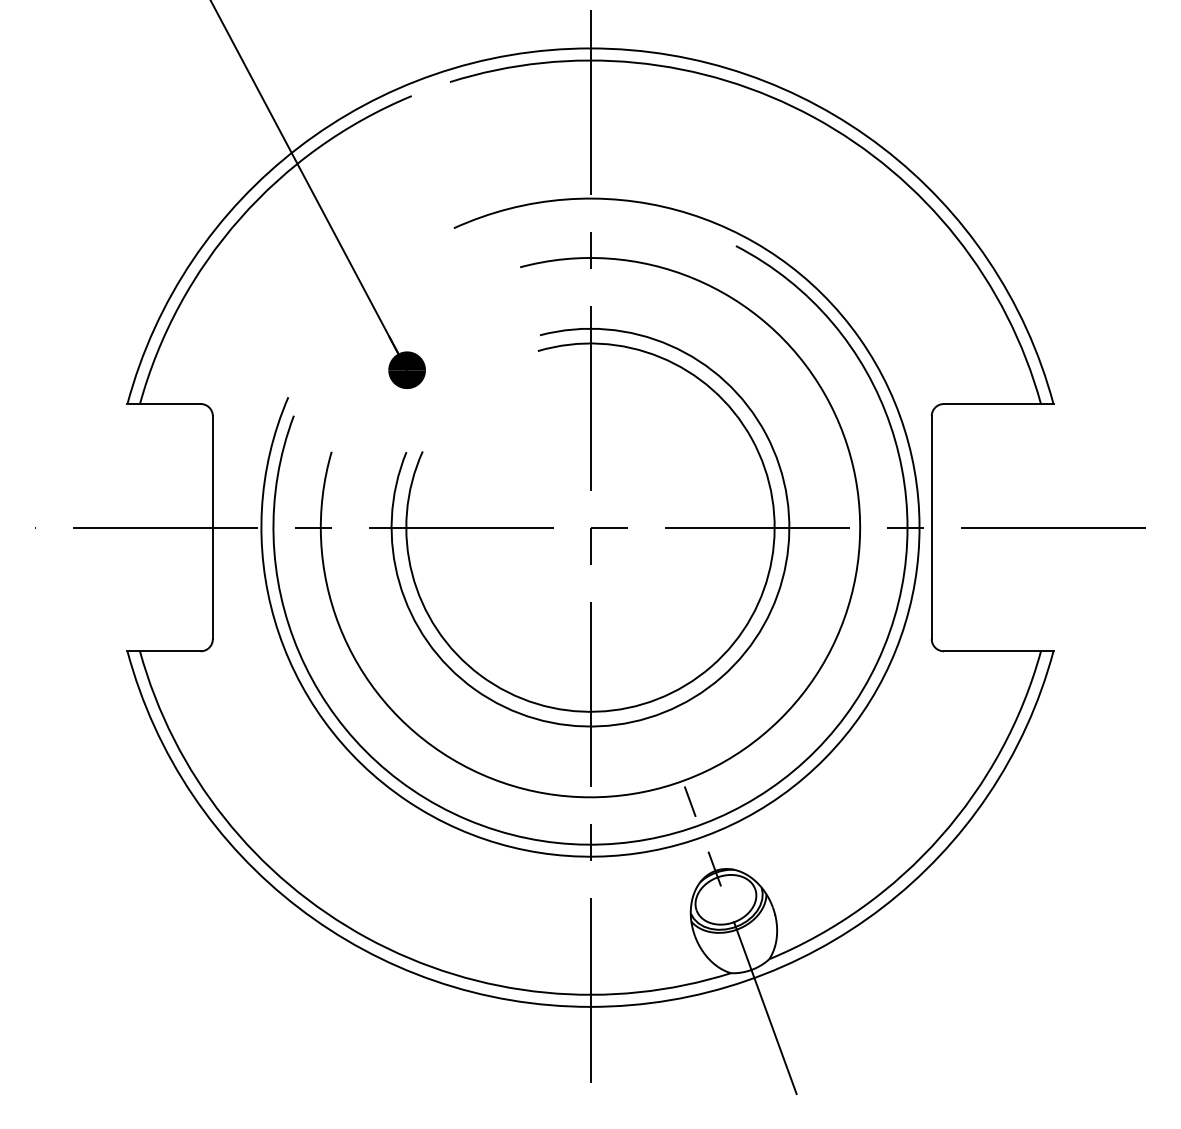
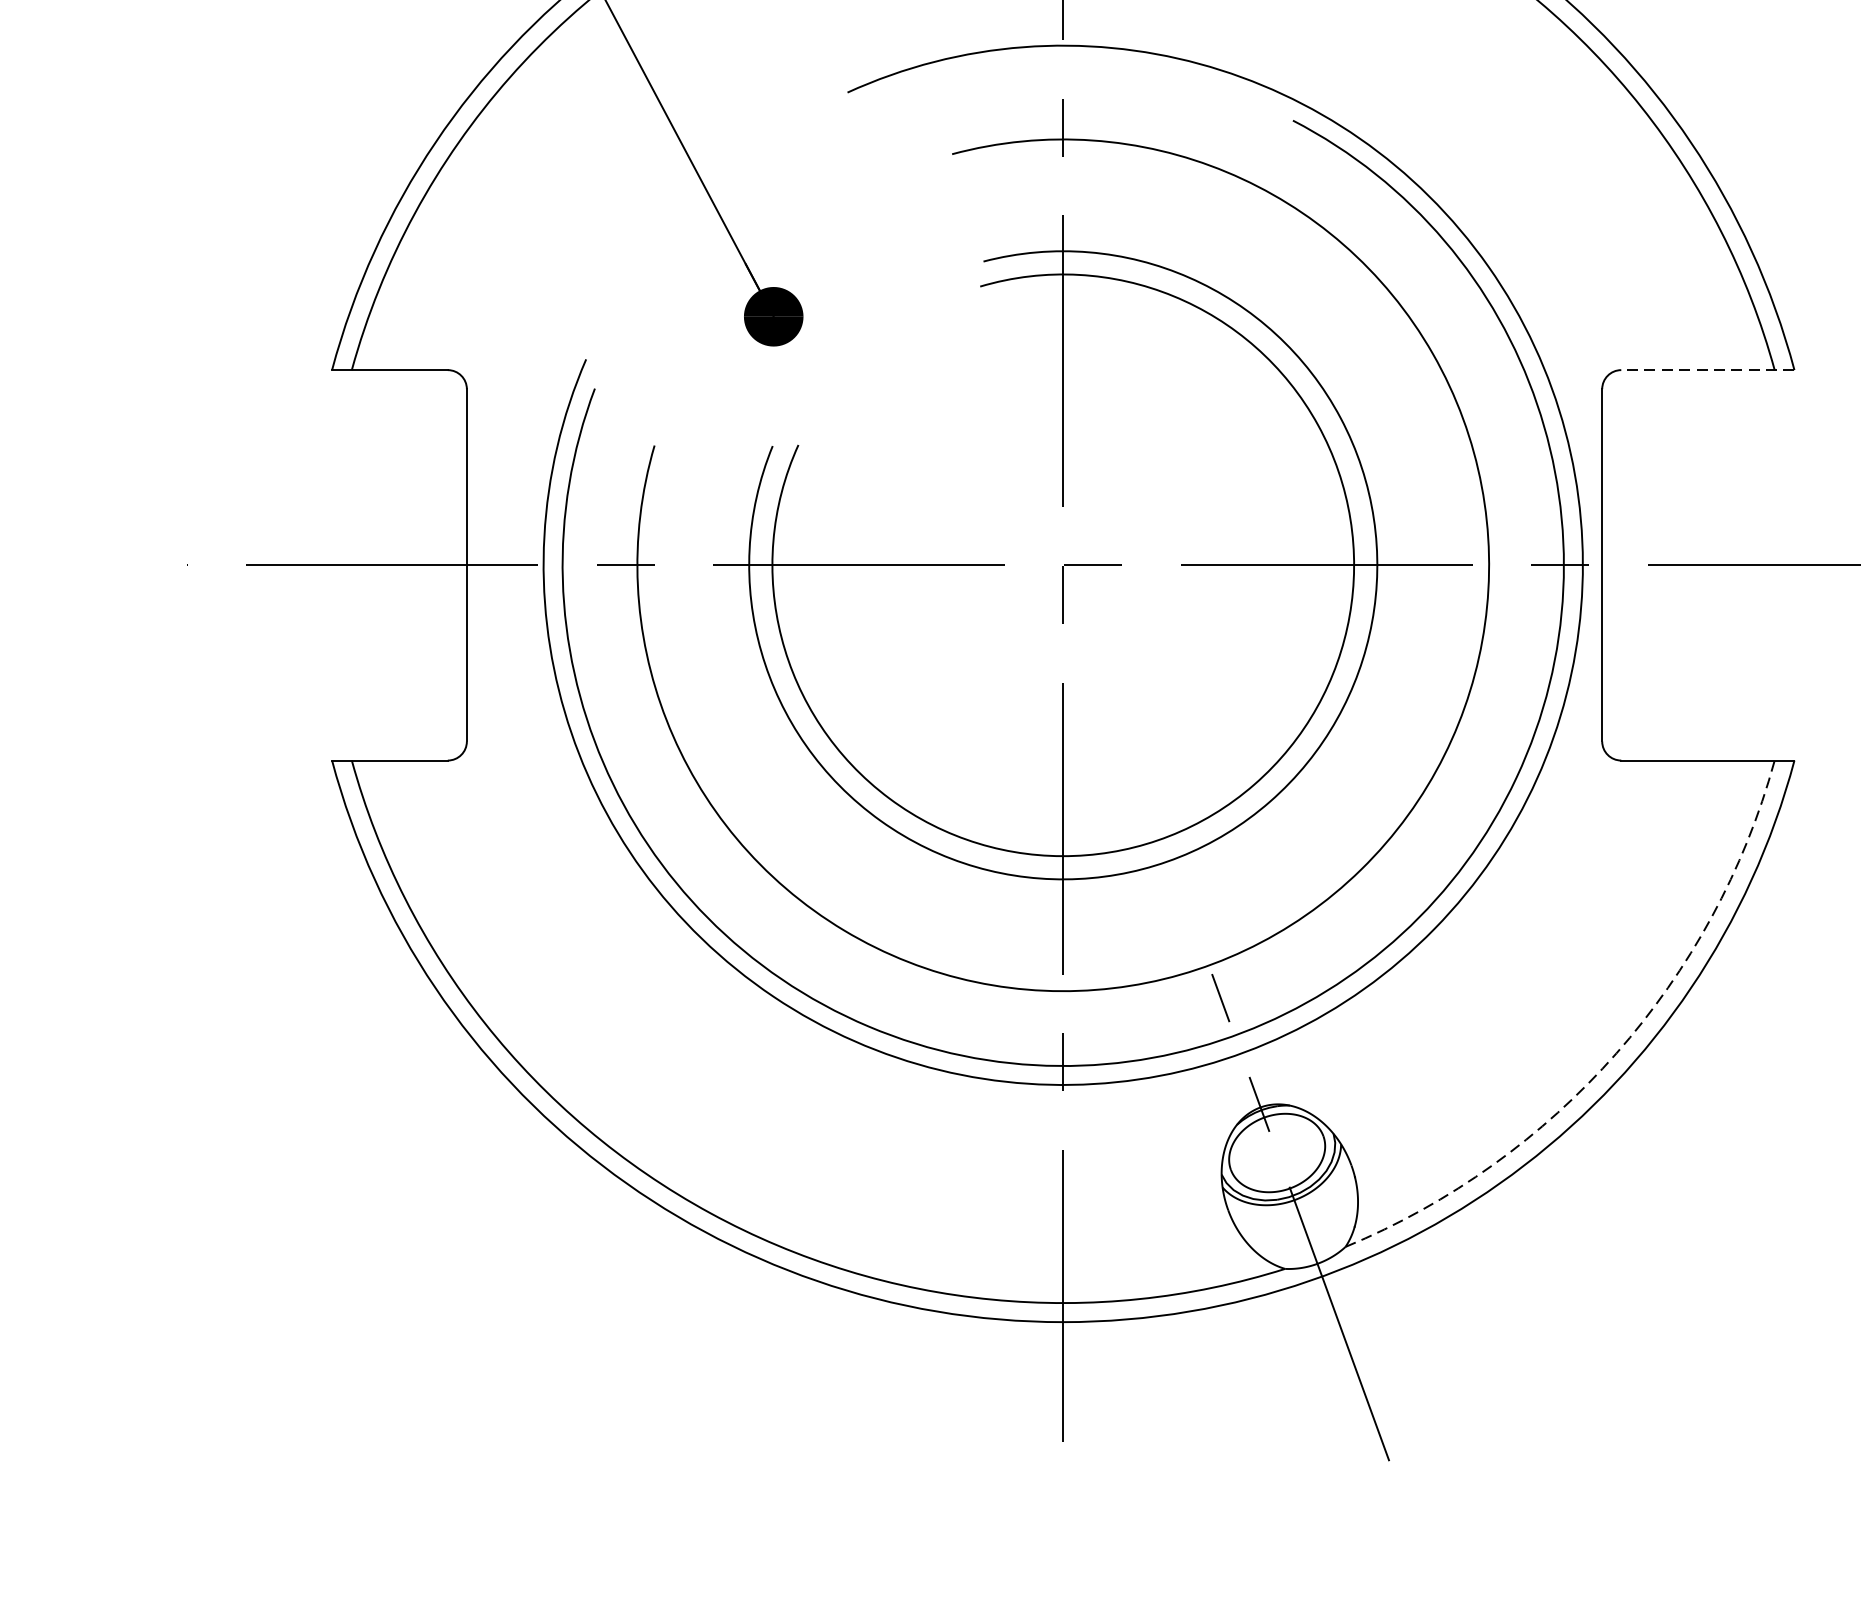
line: (998, 404) -> (1707, 370), solid -> dashed
arc: (940, 836) -> (1615, 1053), solid -> dashed

